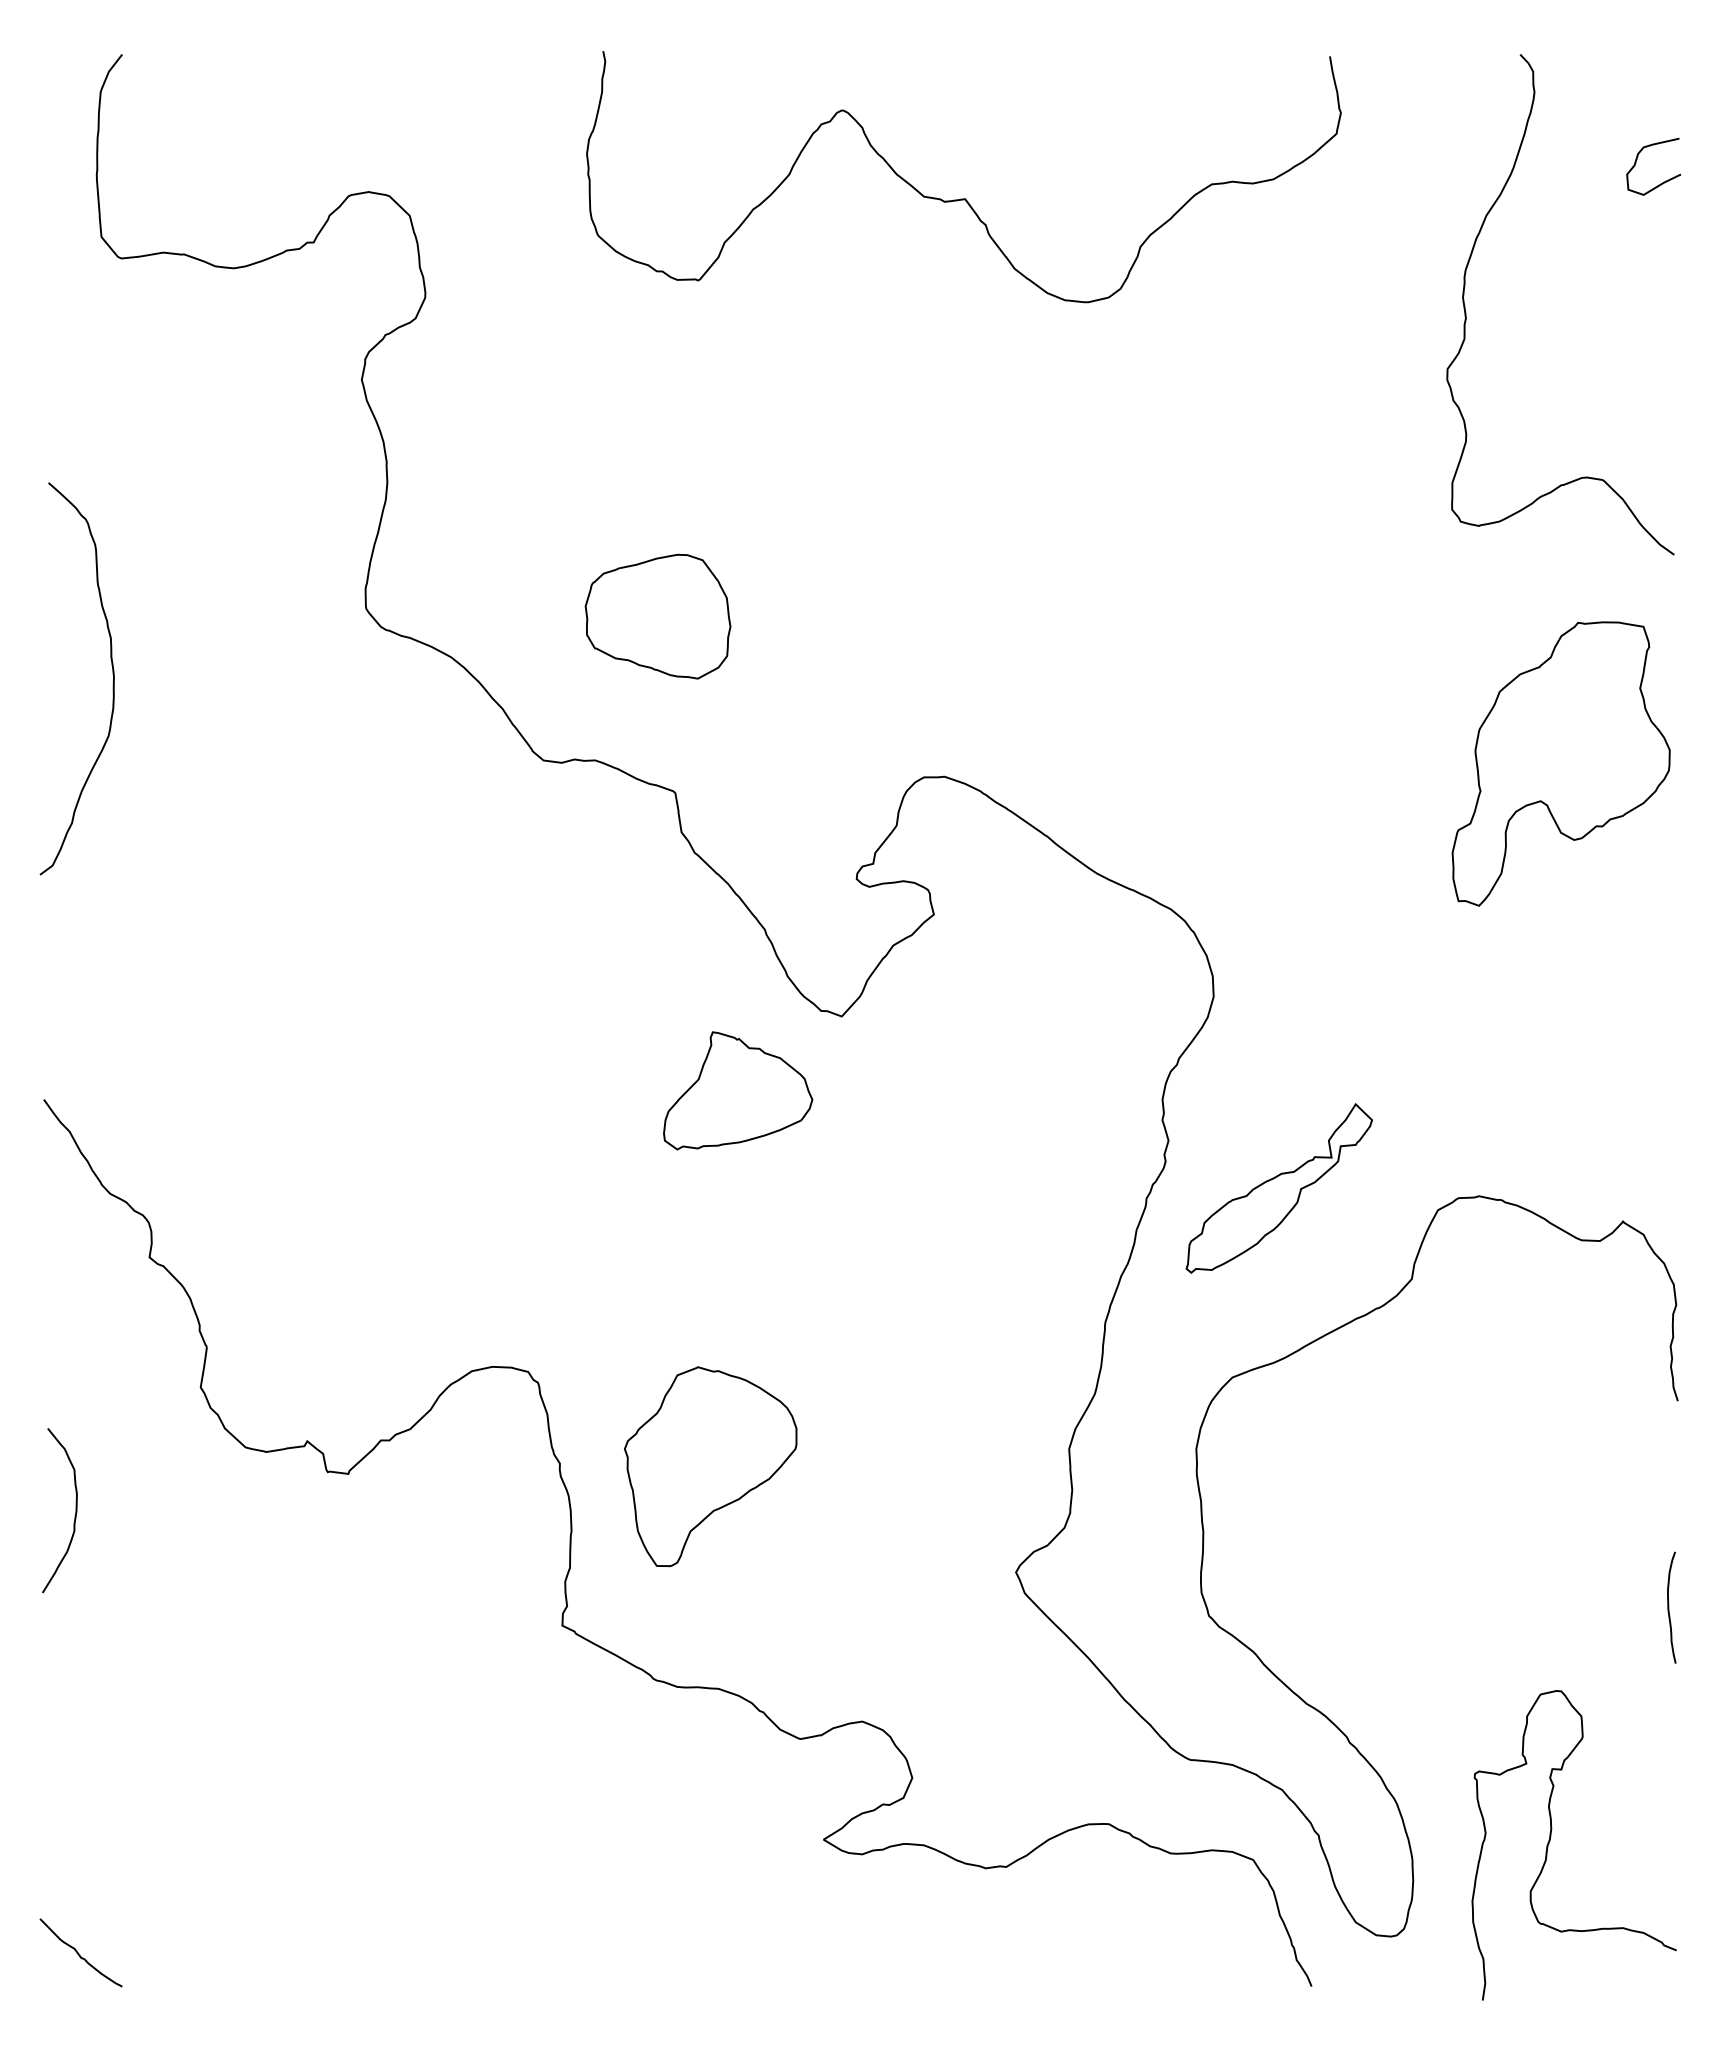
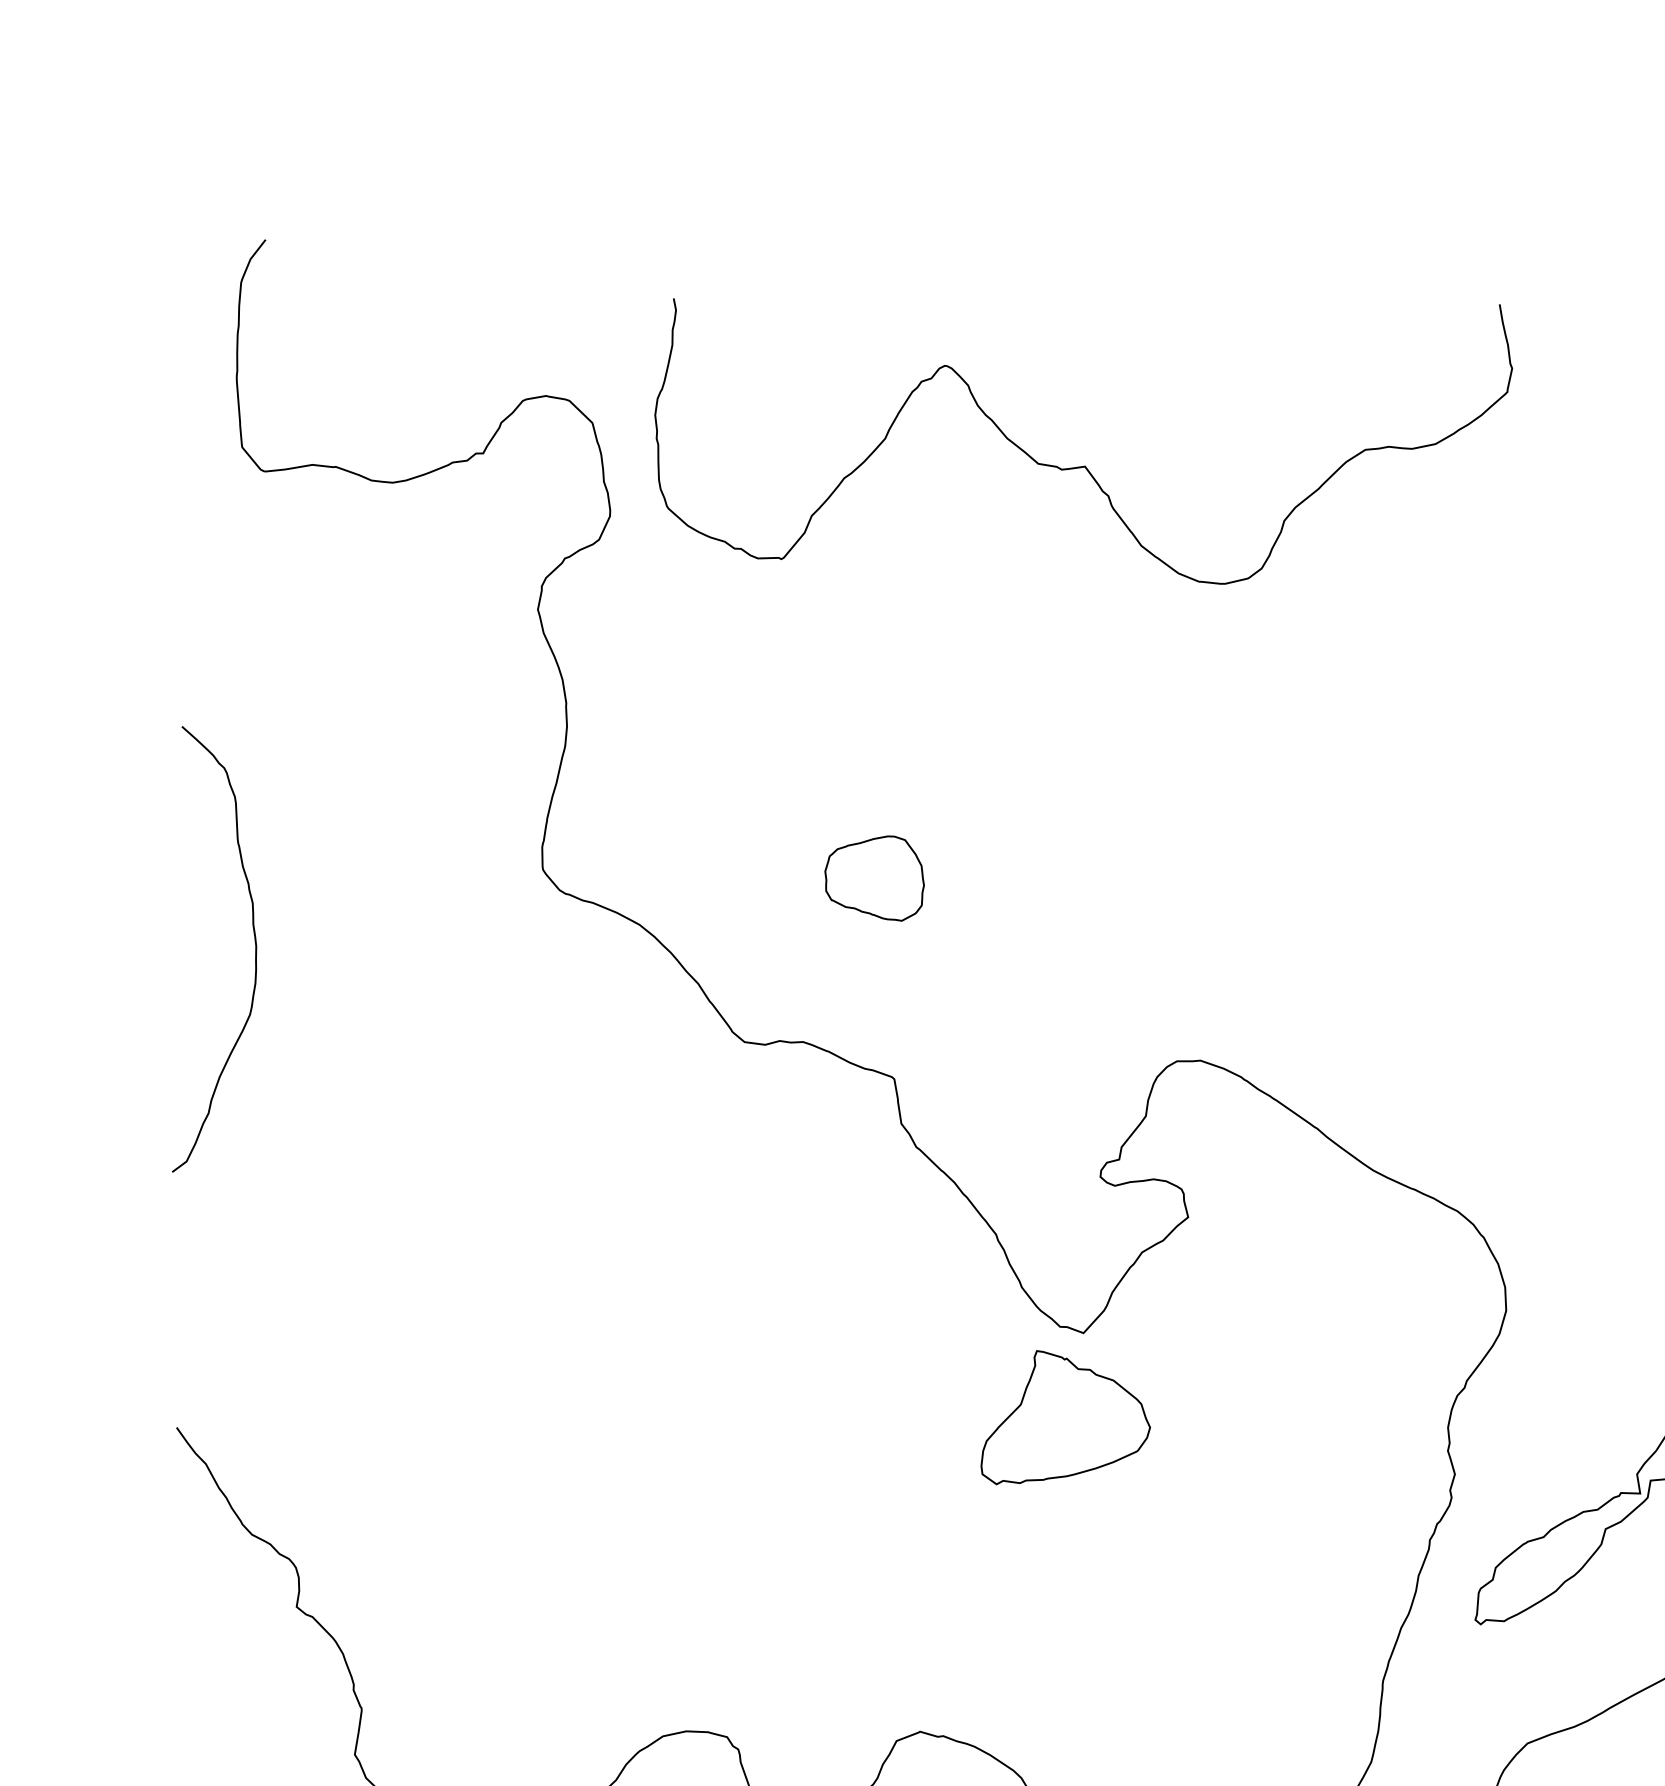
curve: (963, 198) -> (1083, 465), moved
part: (657, 616) -> (874, 878), size x0.6
part: (738, 1090) -> (1066, 1417), moved

